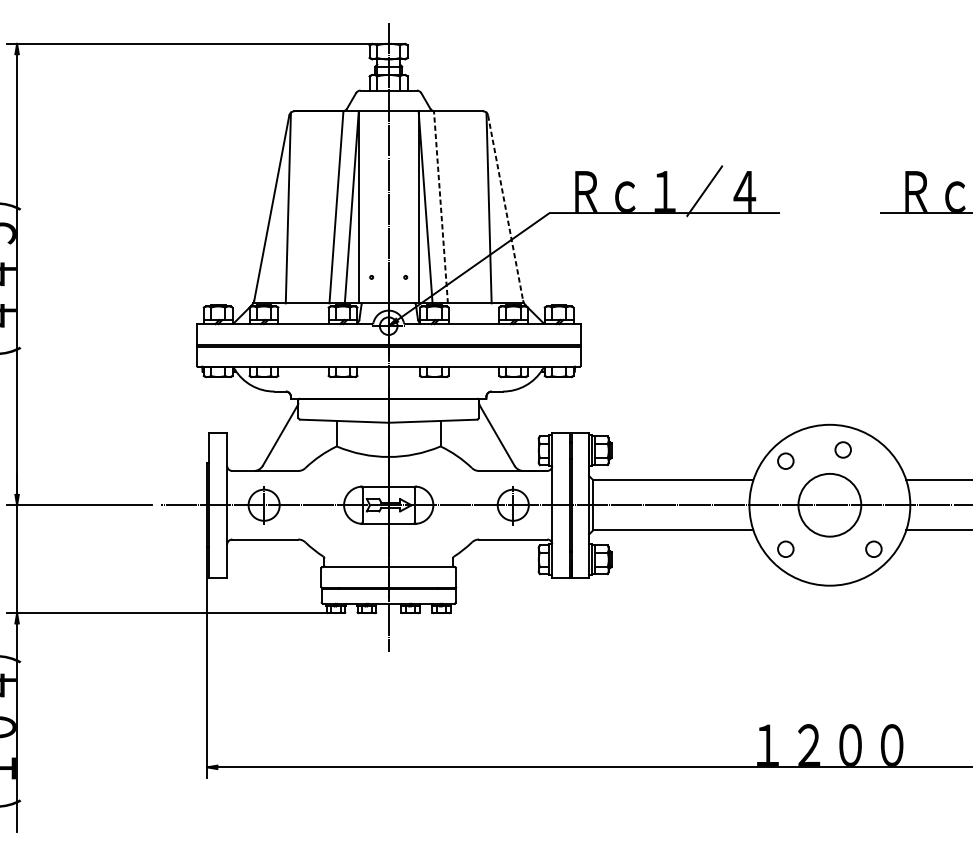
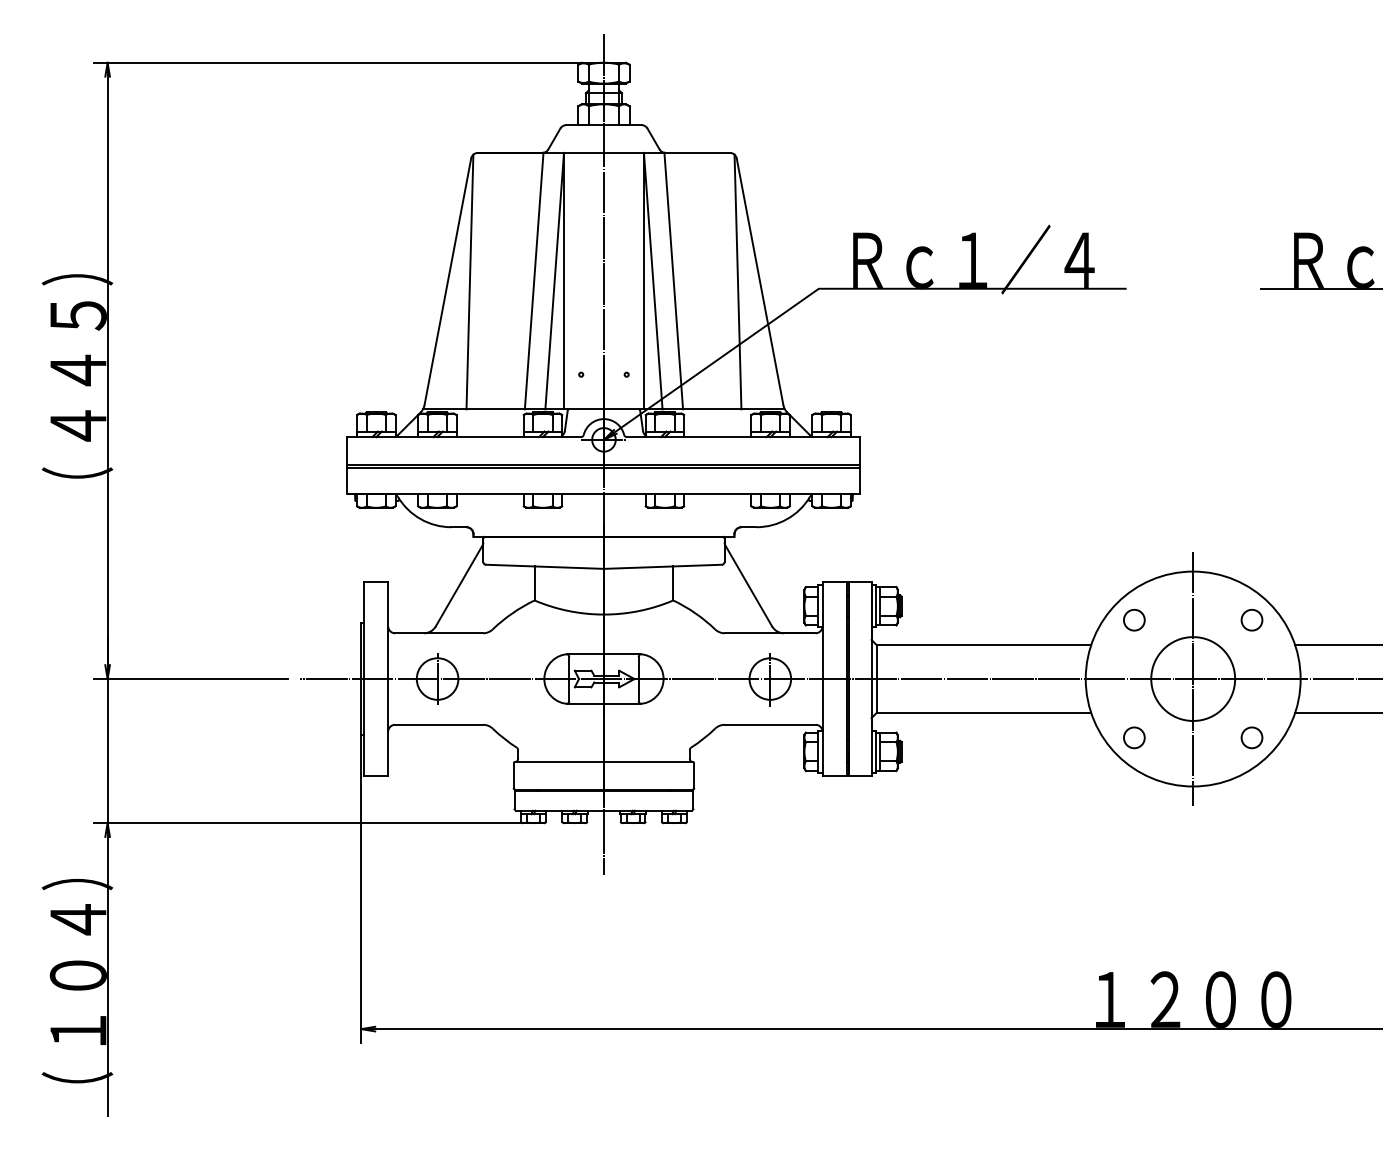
line: (440, 207) -> (673, 281), dashed -> solid
line: (505, 207) -> (760, 281), dashed -> solid
circle: (842, 450) -> (1251, 620), moved
line: (830, 504) -> (1193, 678), added

